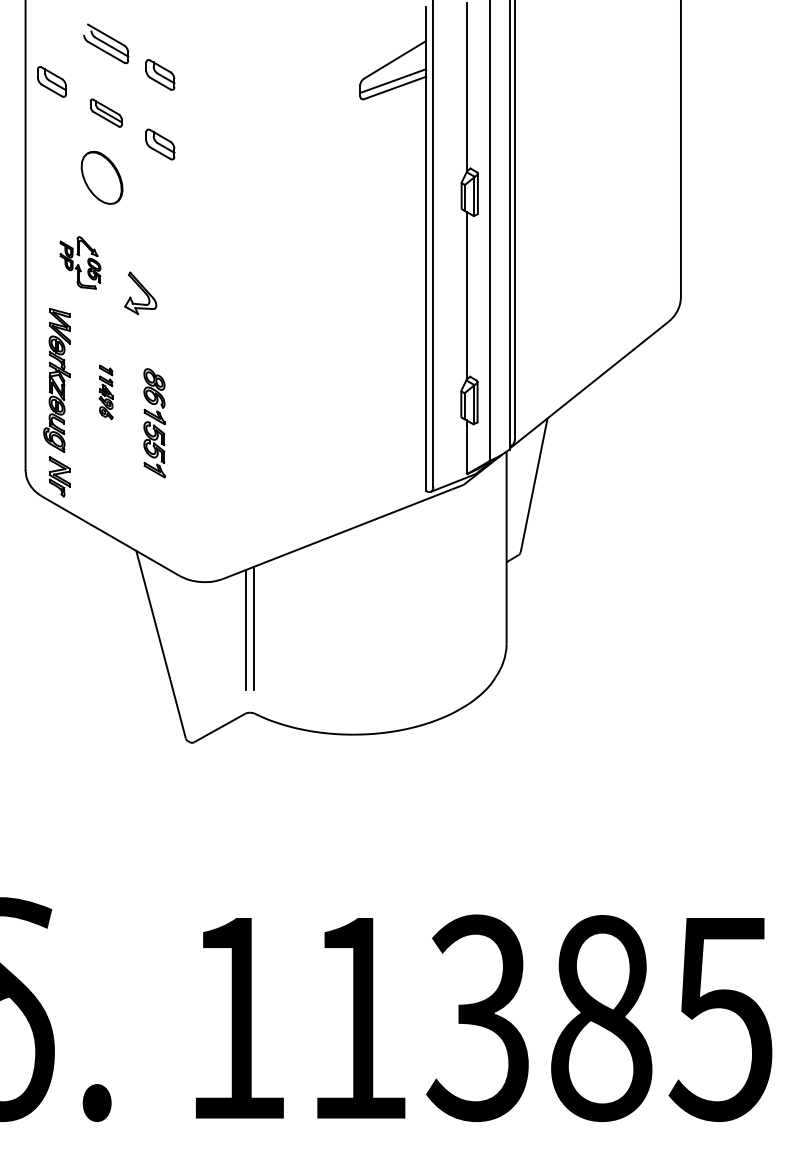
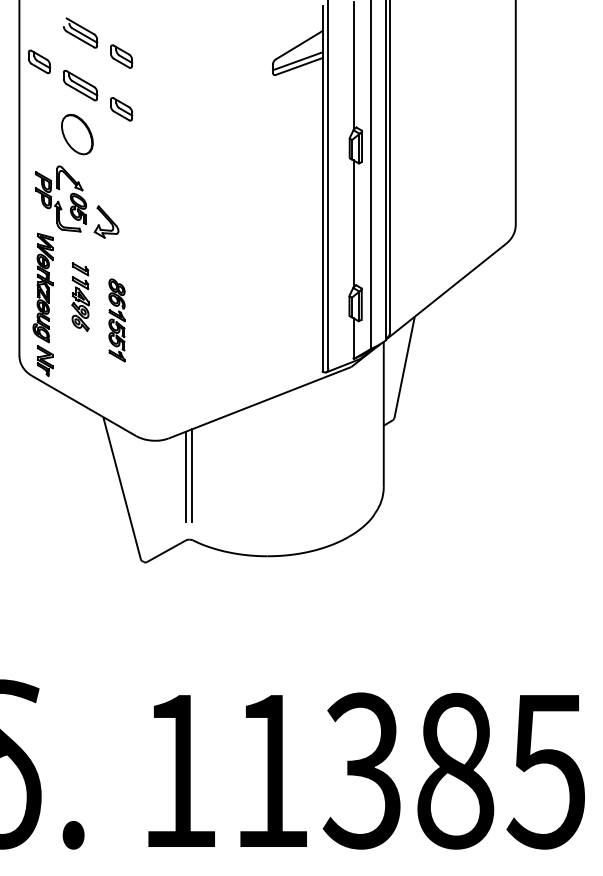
part: (106, 113) -> (80, 85), size x1.43
part: (79, 262) -> (60, 198), size x1.67
part: (106, 391) -> (80, 296), size x1.67

